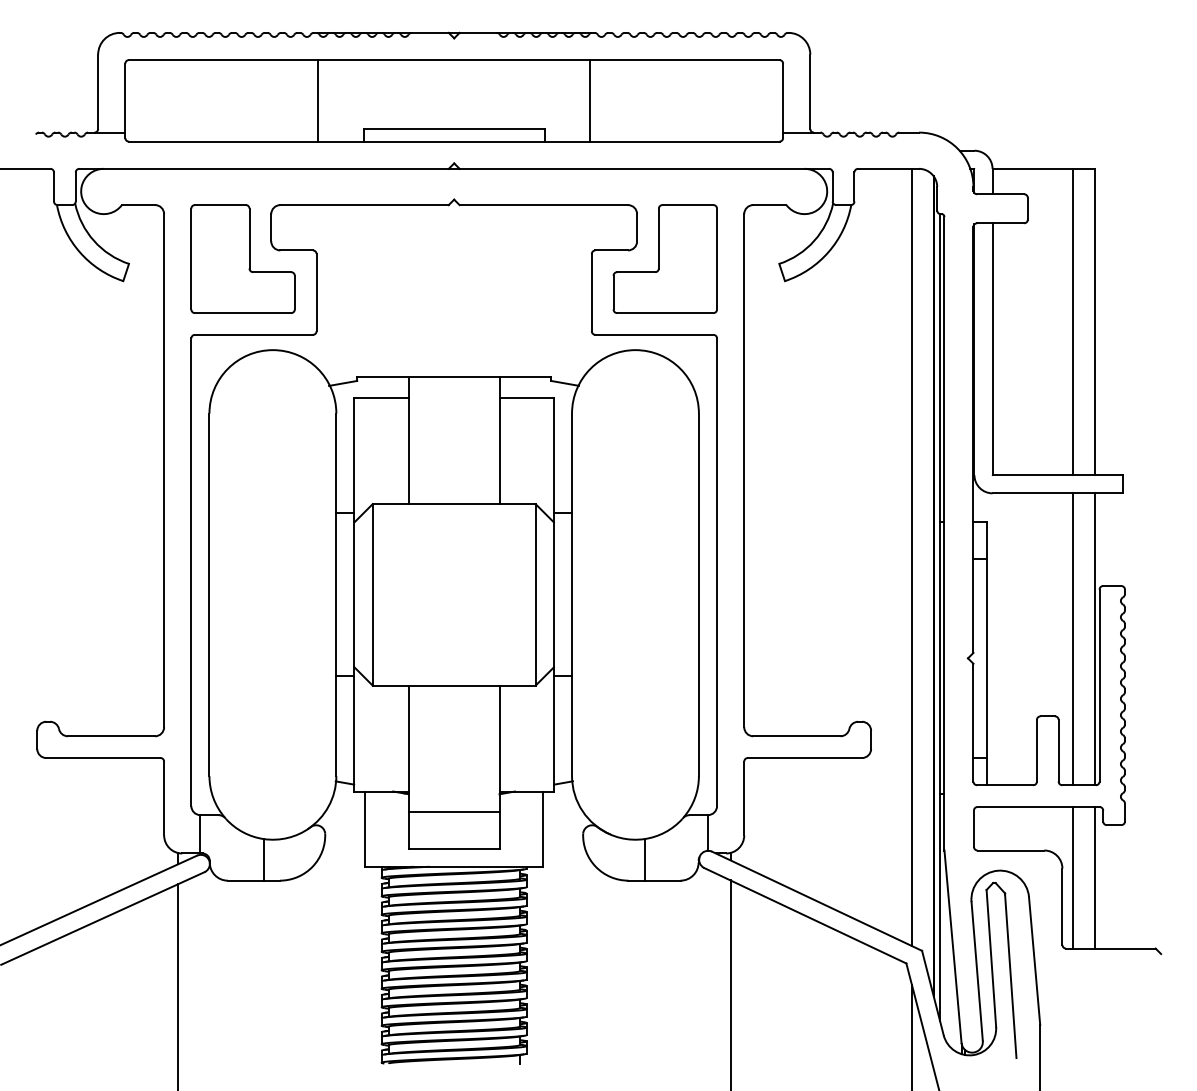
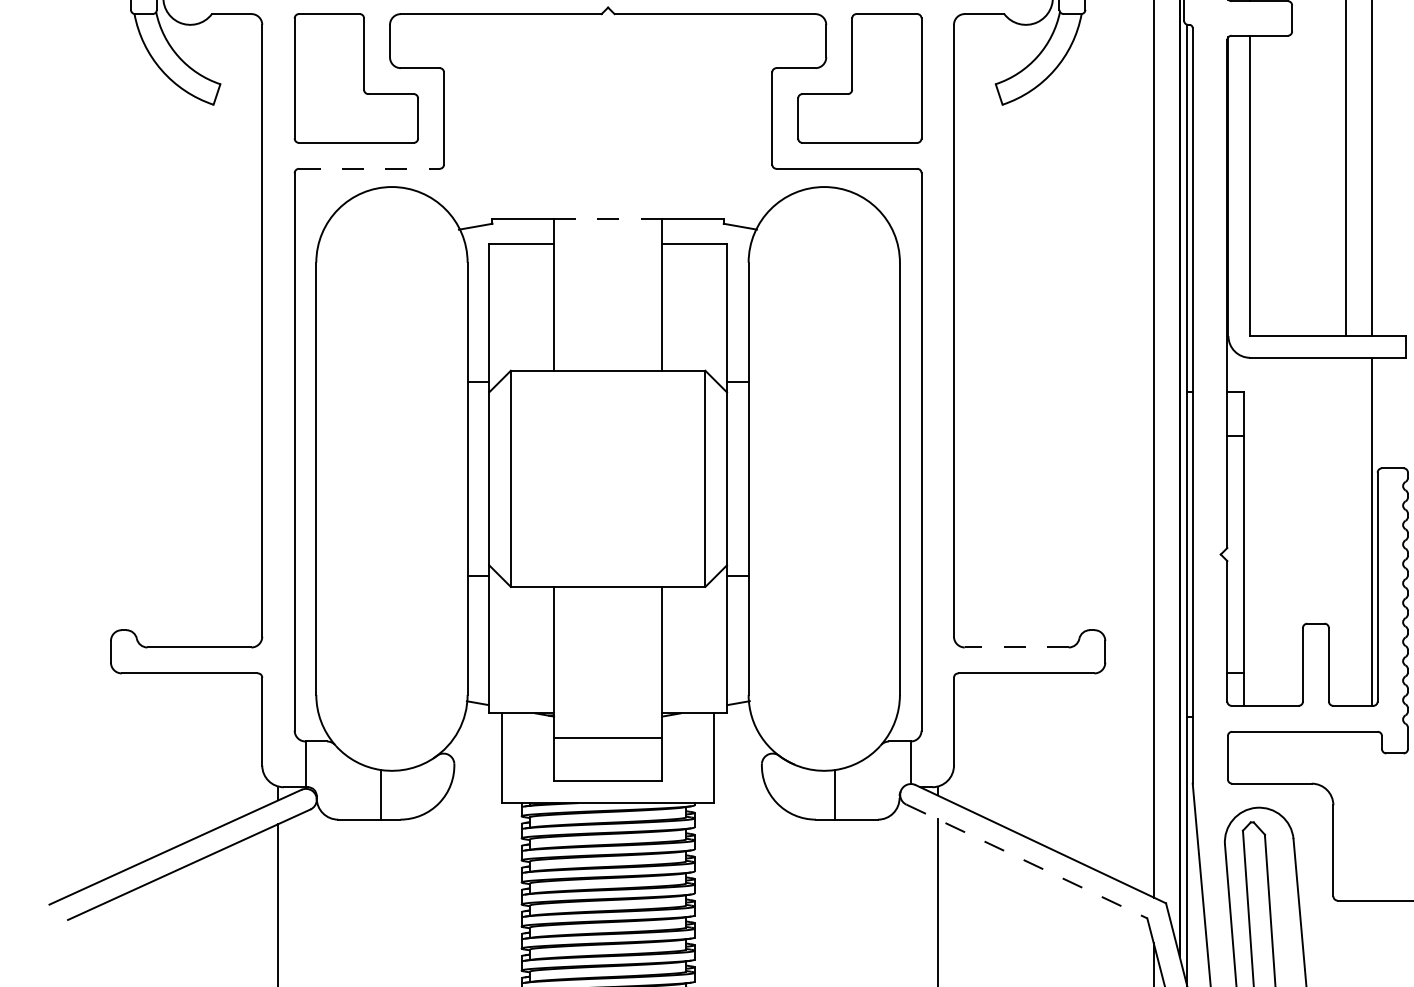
line: (253, 334) -> (368, 168), solid -> dashed
line: (453, 377) -> (607, 219), solid -> dashed
line: (1073, 639) -> (1346, 532), removed
line: (796, 736) -> (1016, 647), solid -> dashed
line: (1073, 877) -> (1346, 815), removed
line: (1095, 877) -> (1372, 815), removed
line: (805, 915) -> (1027, 861), solid -> dashed

